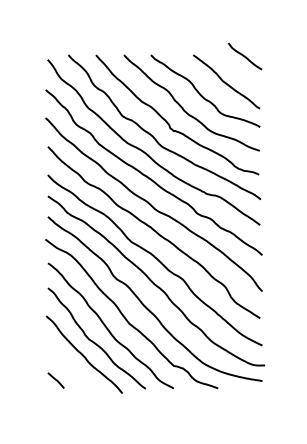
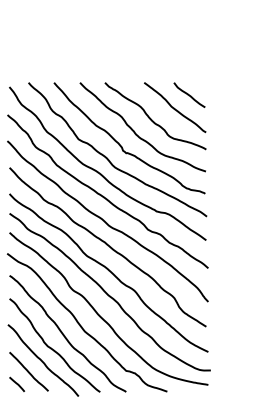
curve: (245, 56) -> (189, 95), moved
line: (68, 366) -> (28, 371), added

